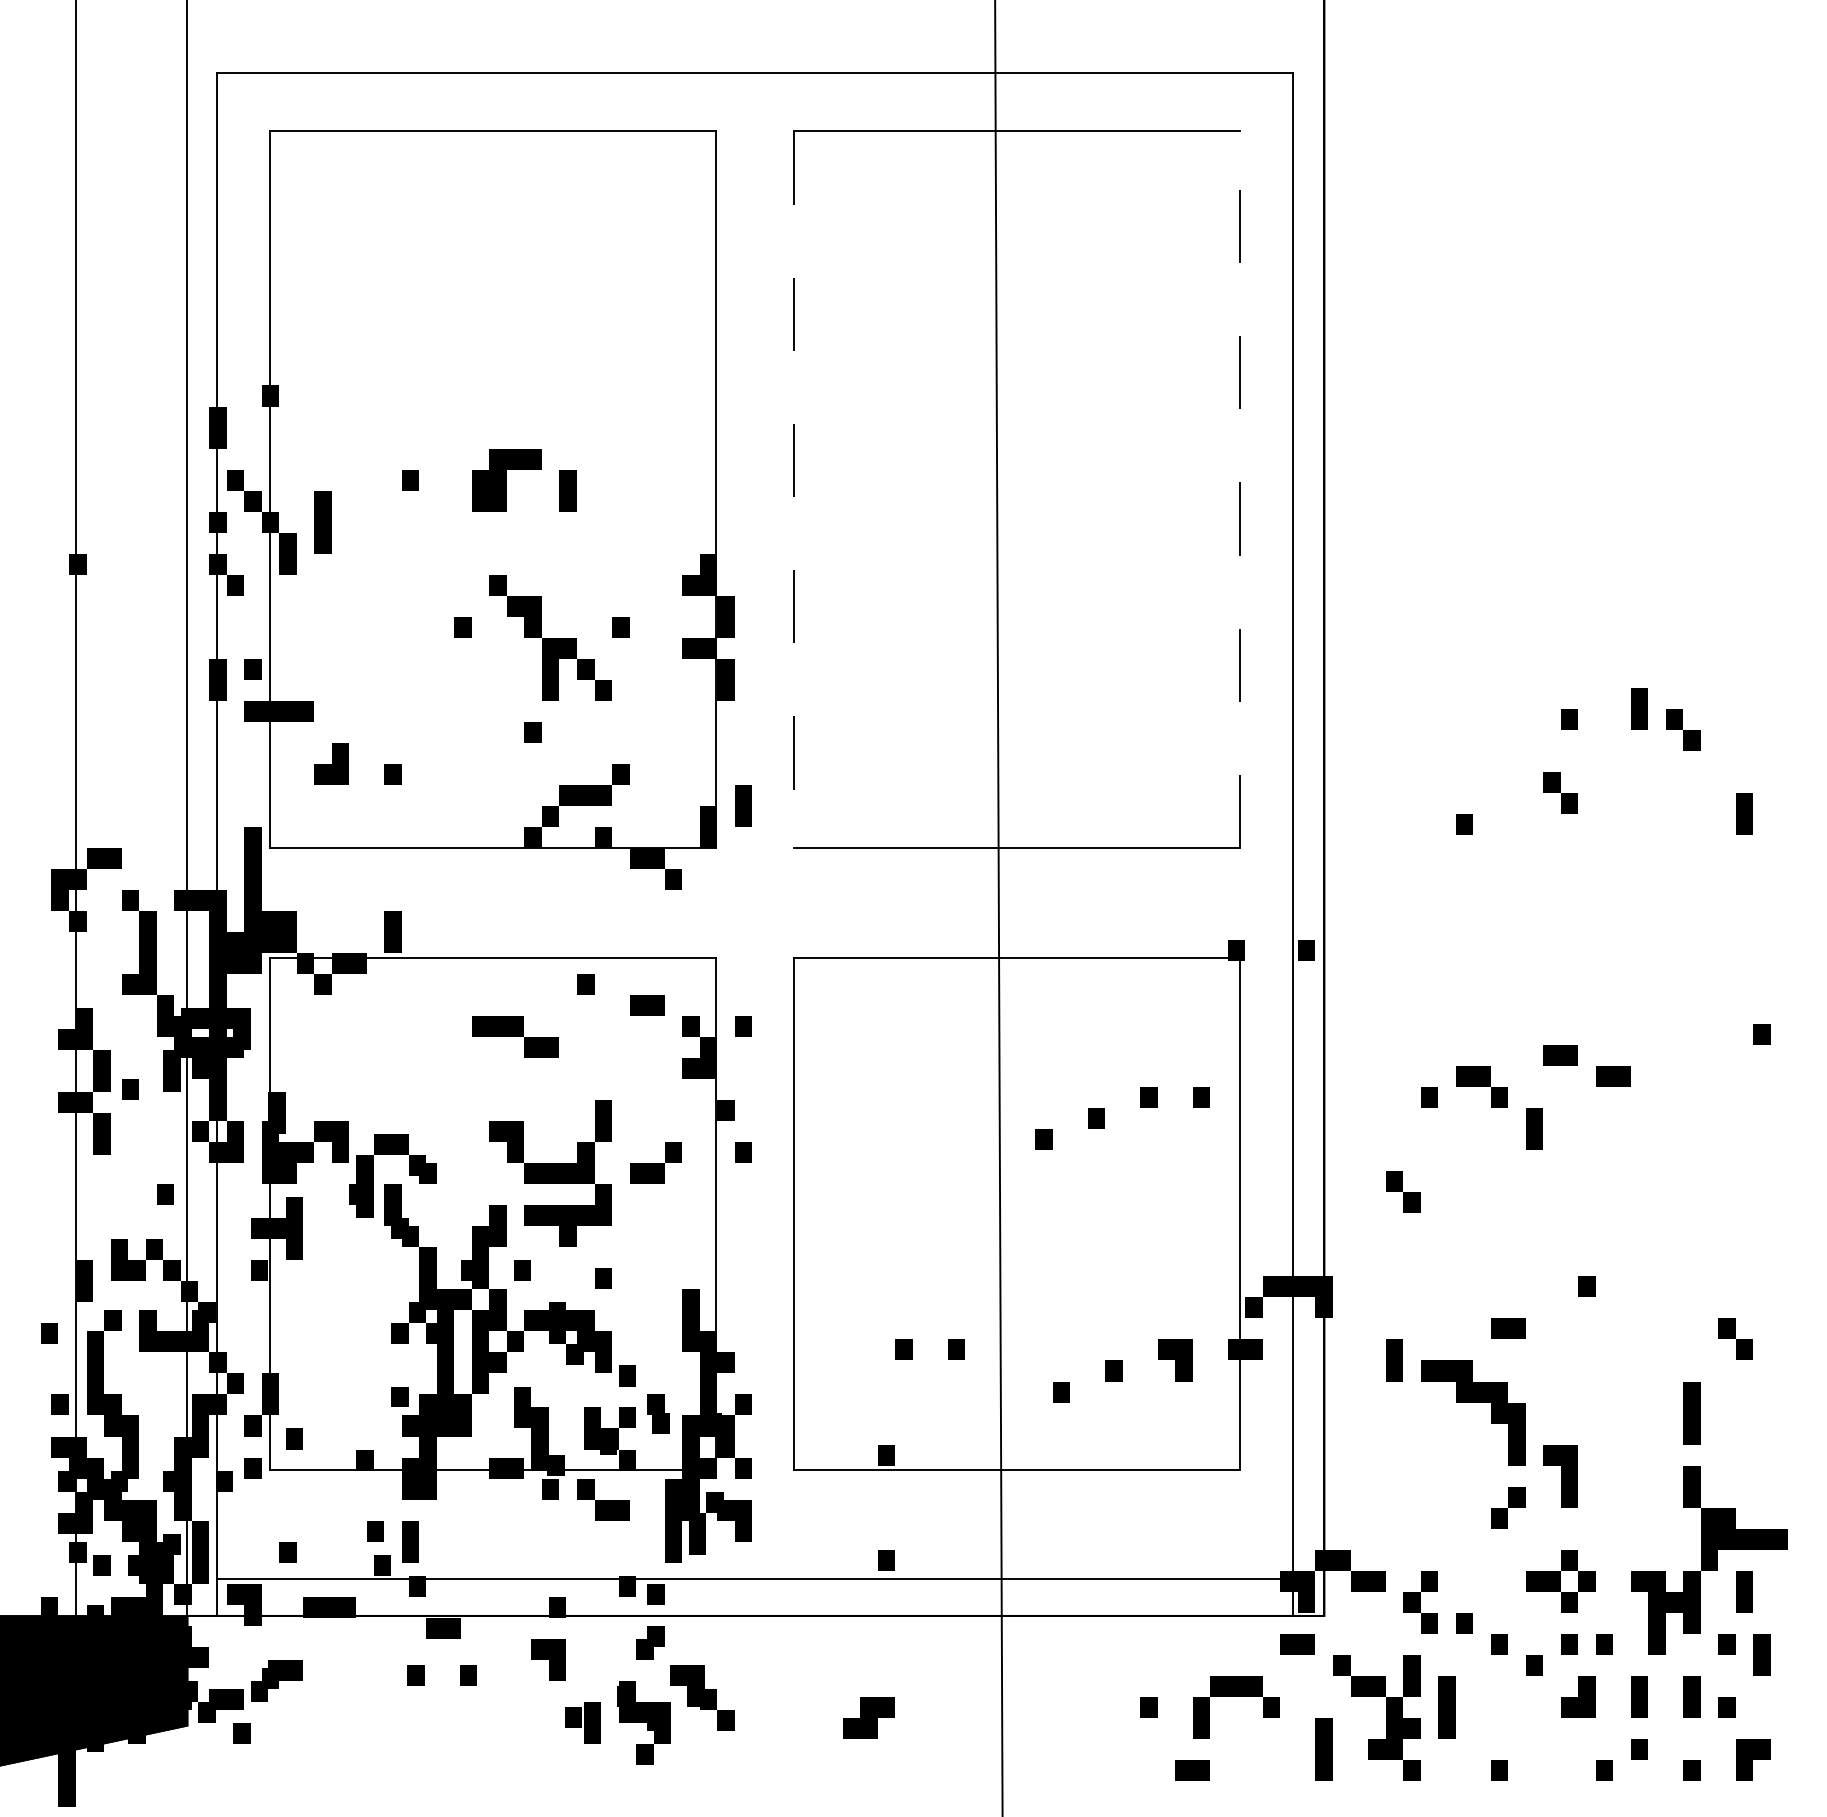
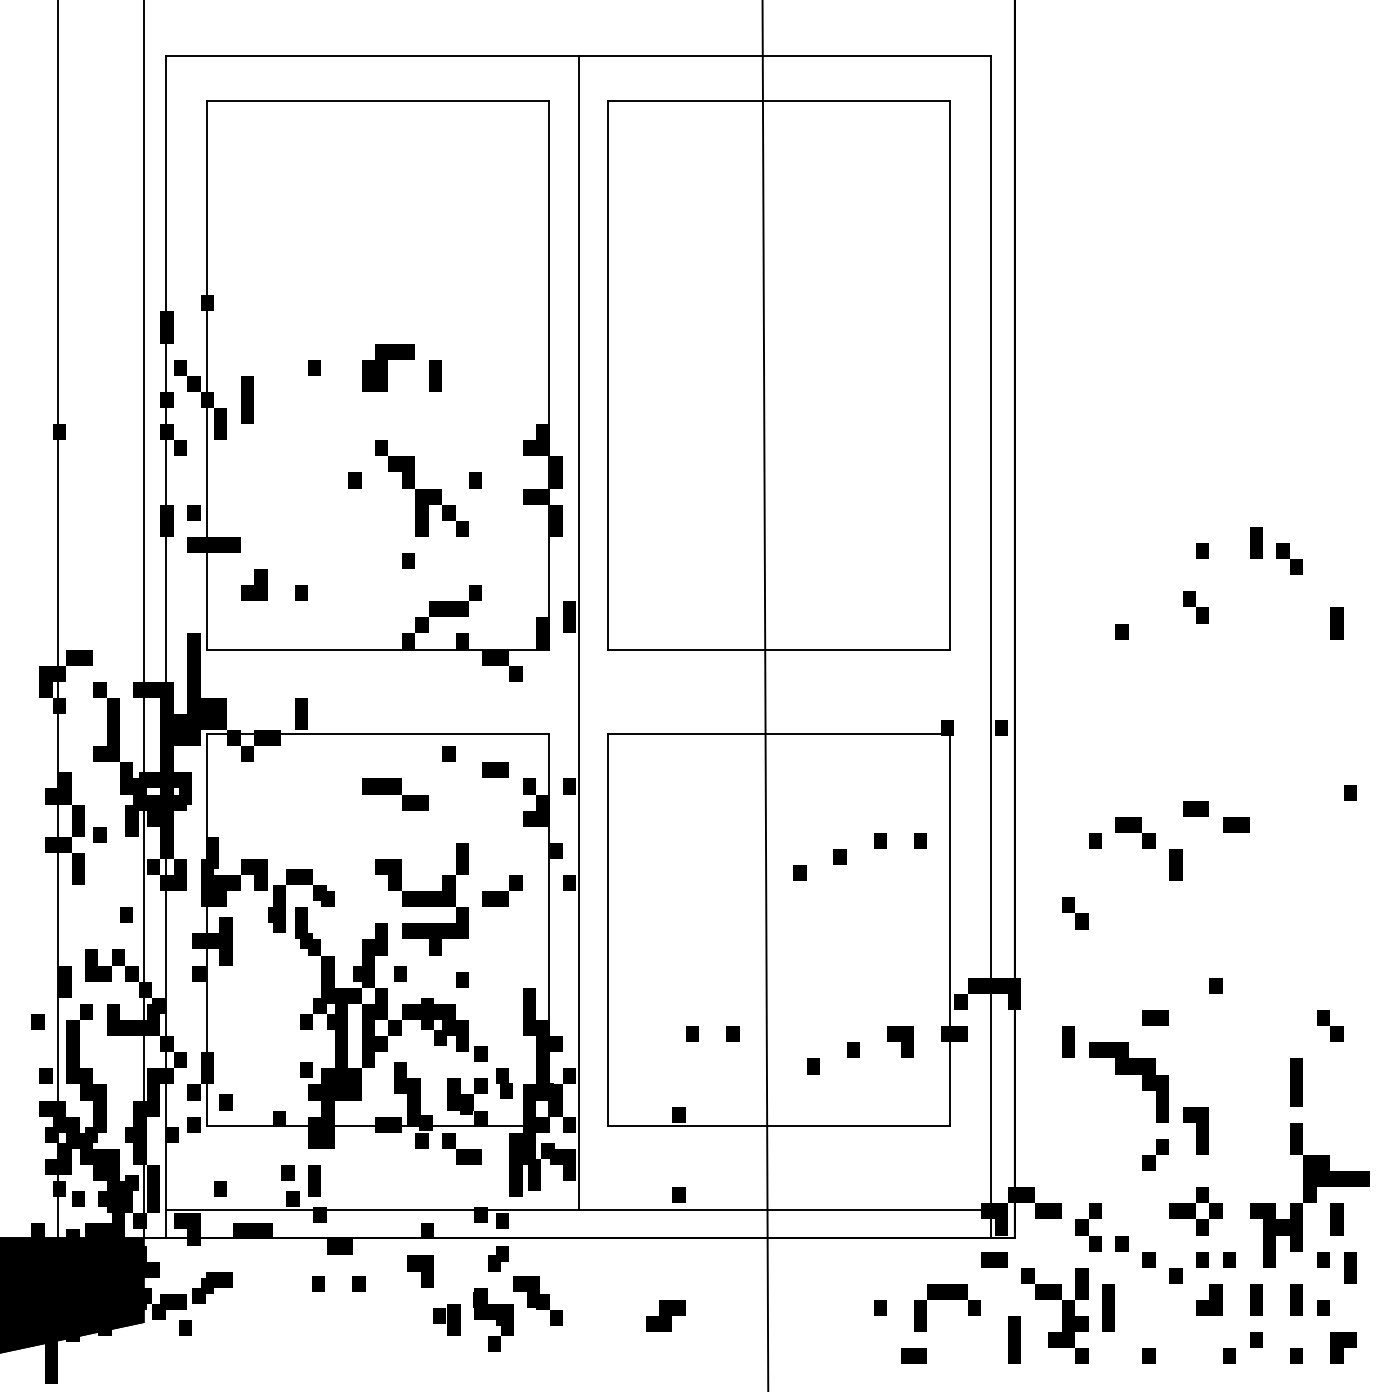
line: (1240, 489) -> (950, 374), dashed -> solid
line: (793, 490) -> (608, 375), dashed -> solid
line: (755, 825) -> (578, 632), added

